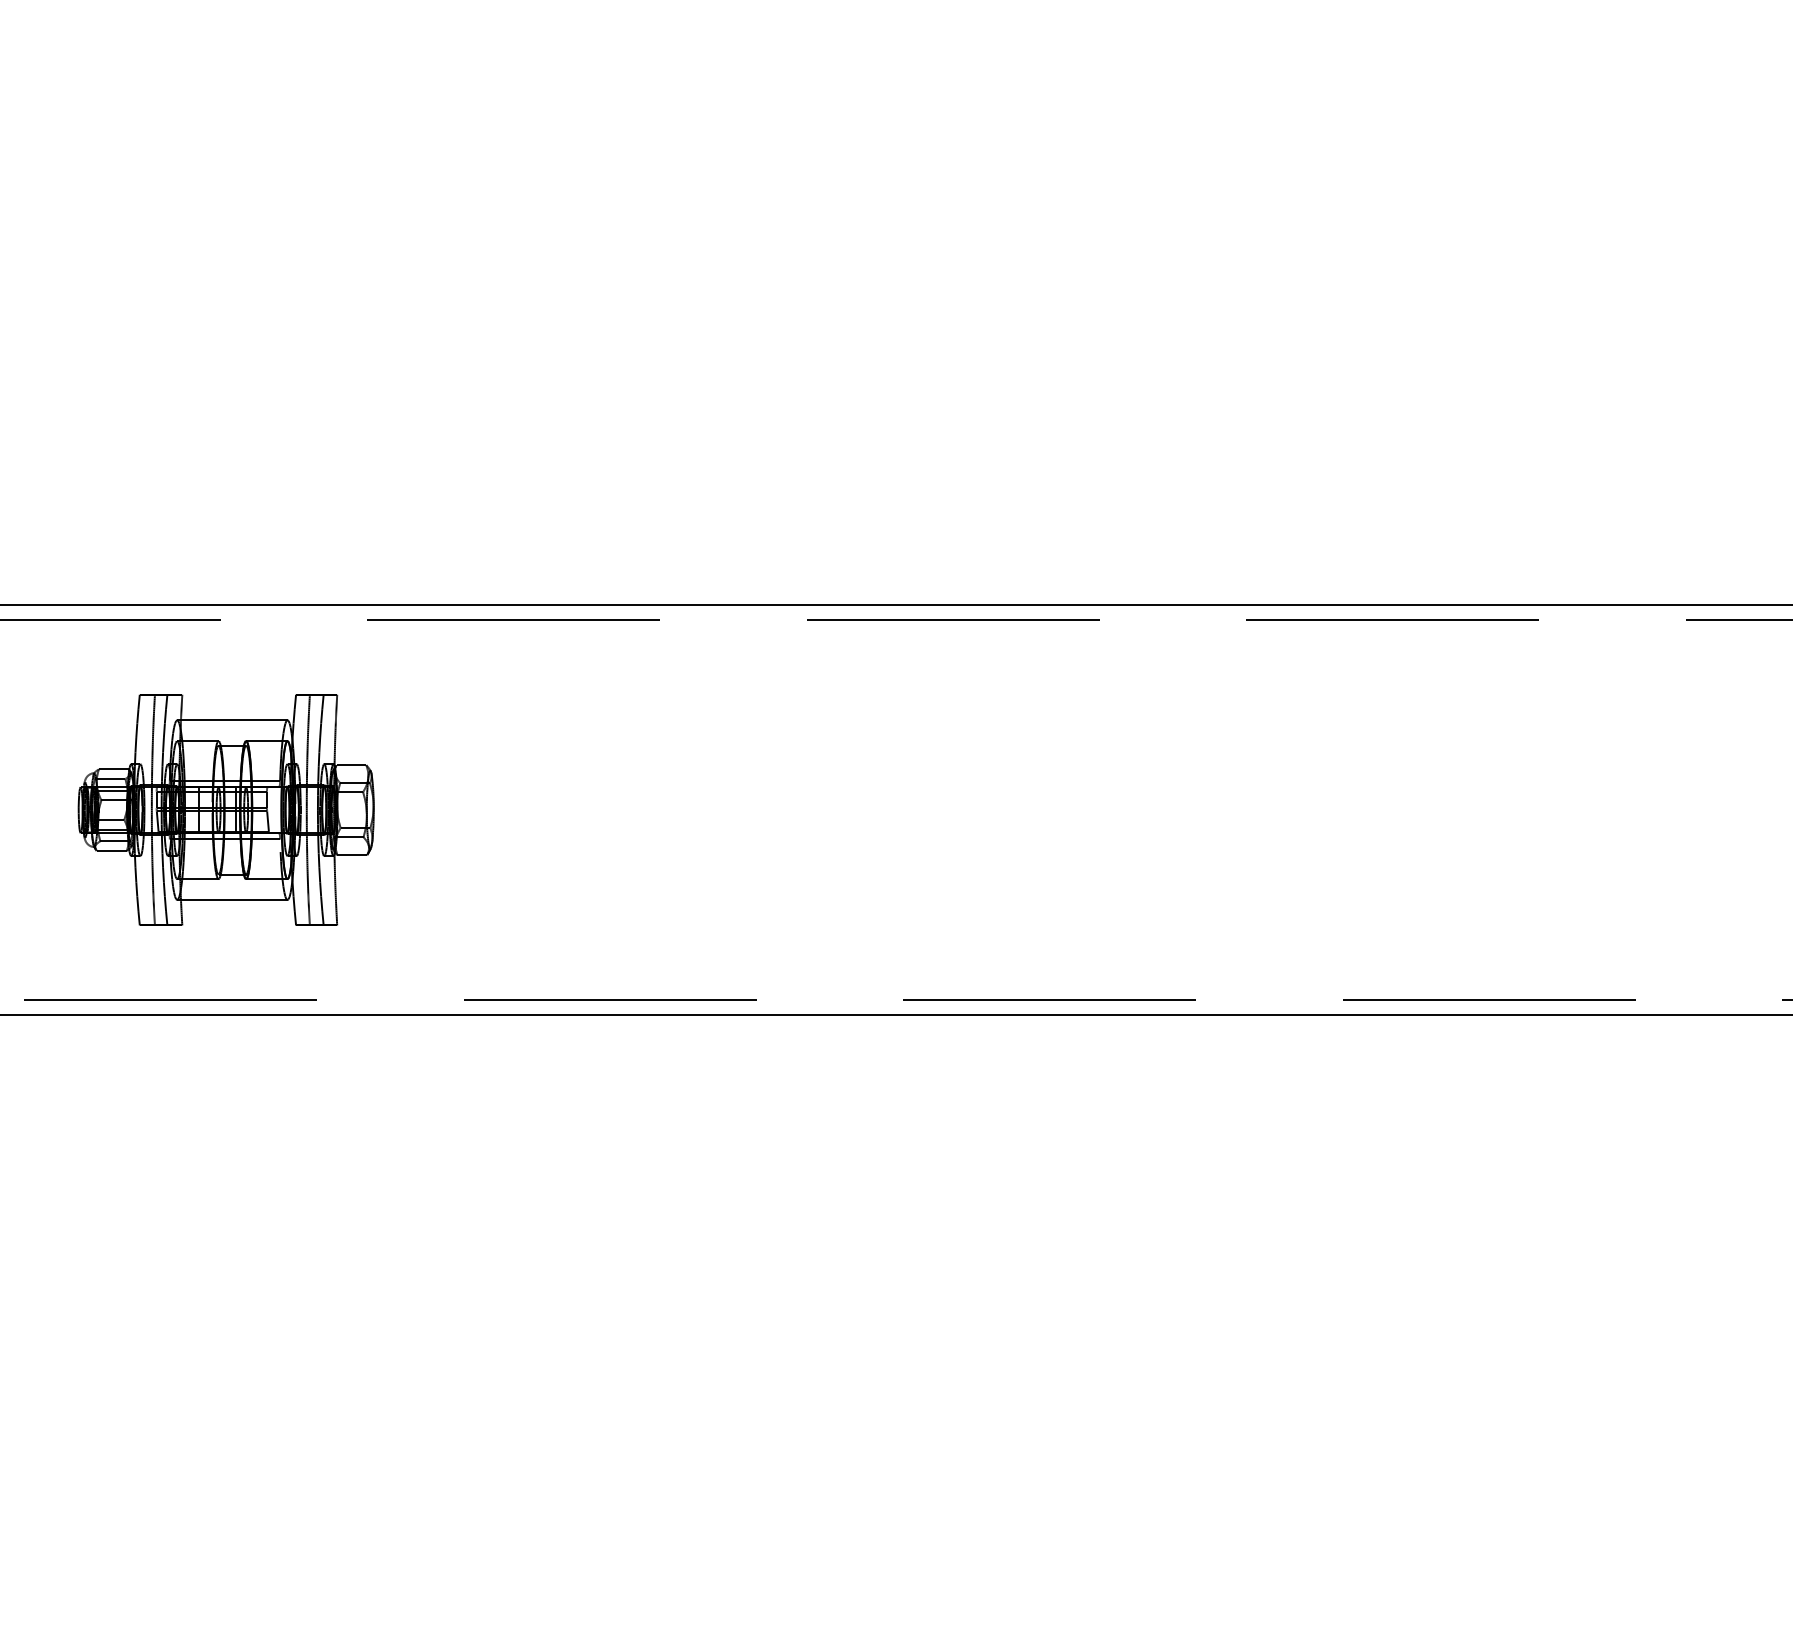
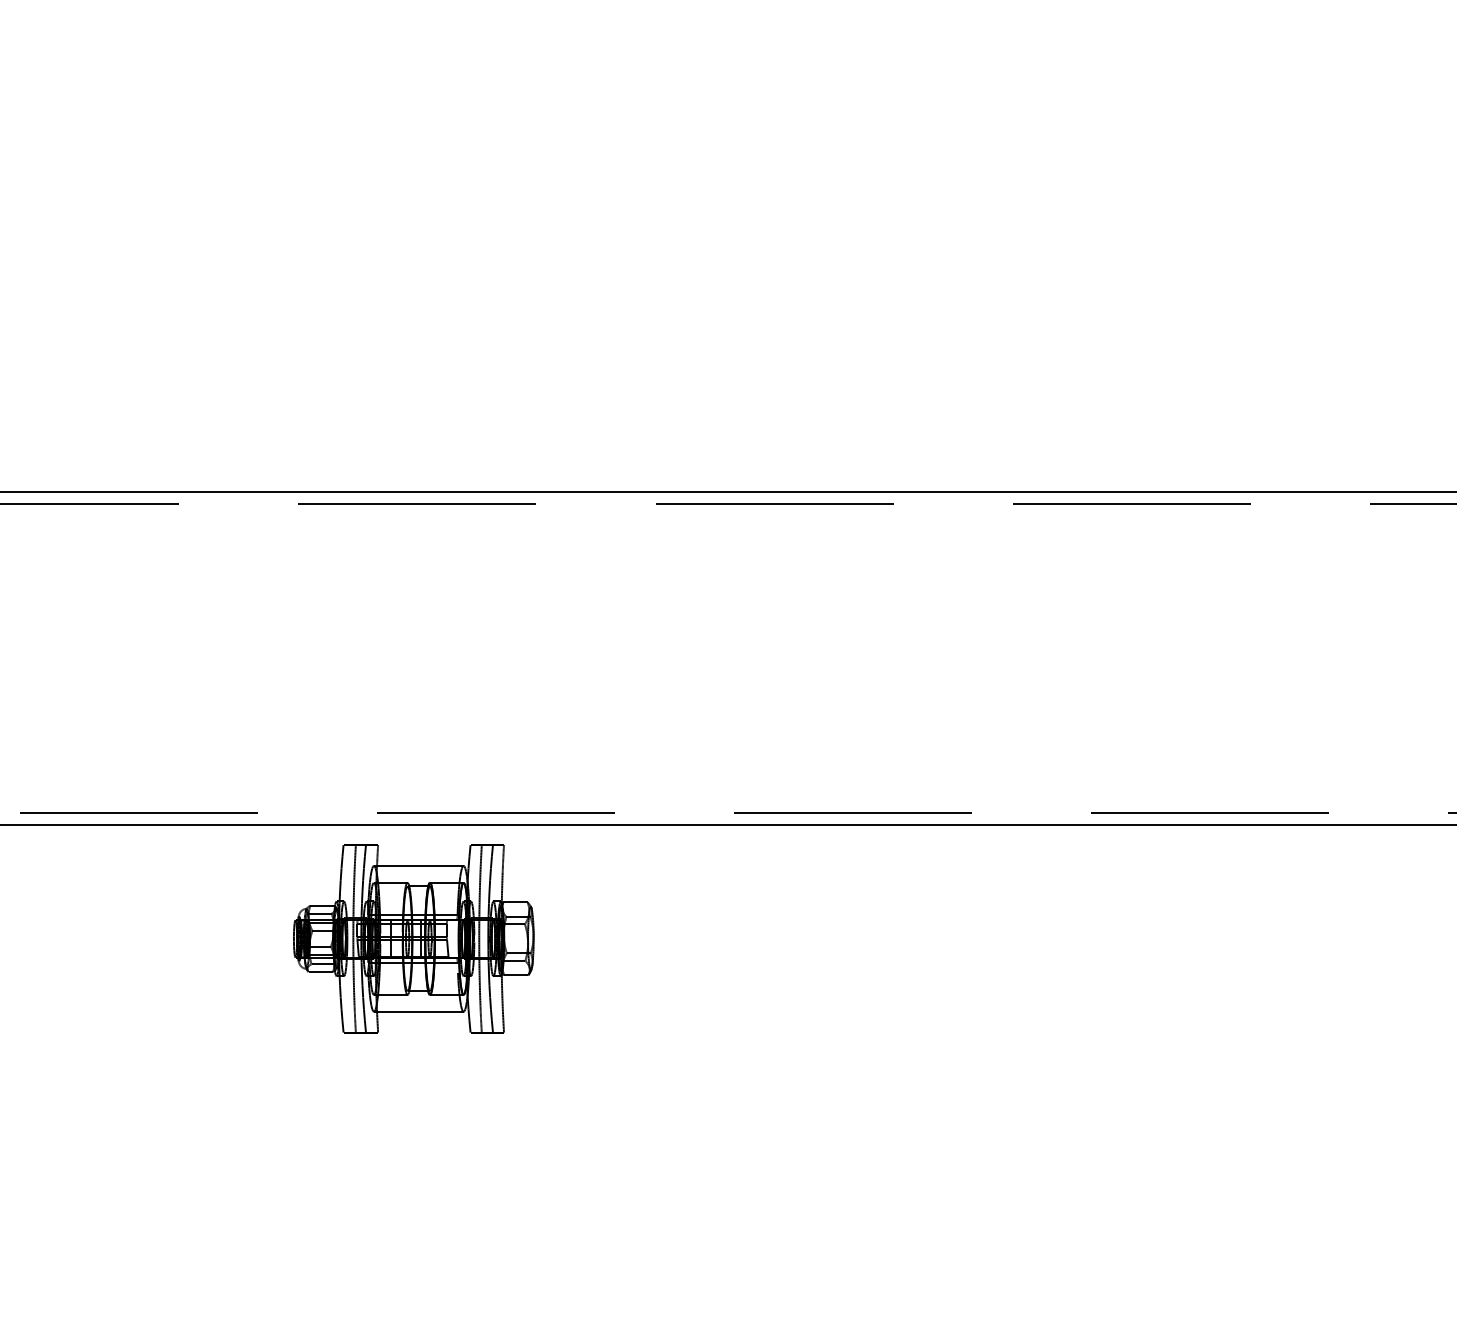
part: (225, 809) -> (413, 938), moved

